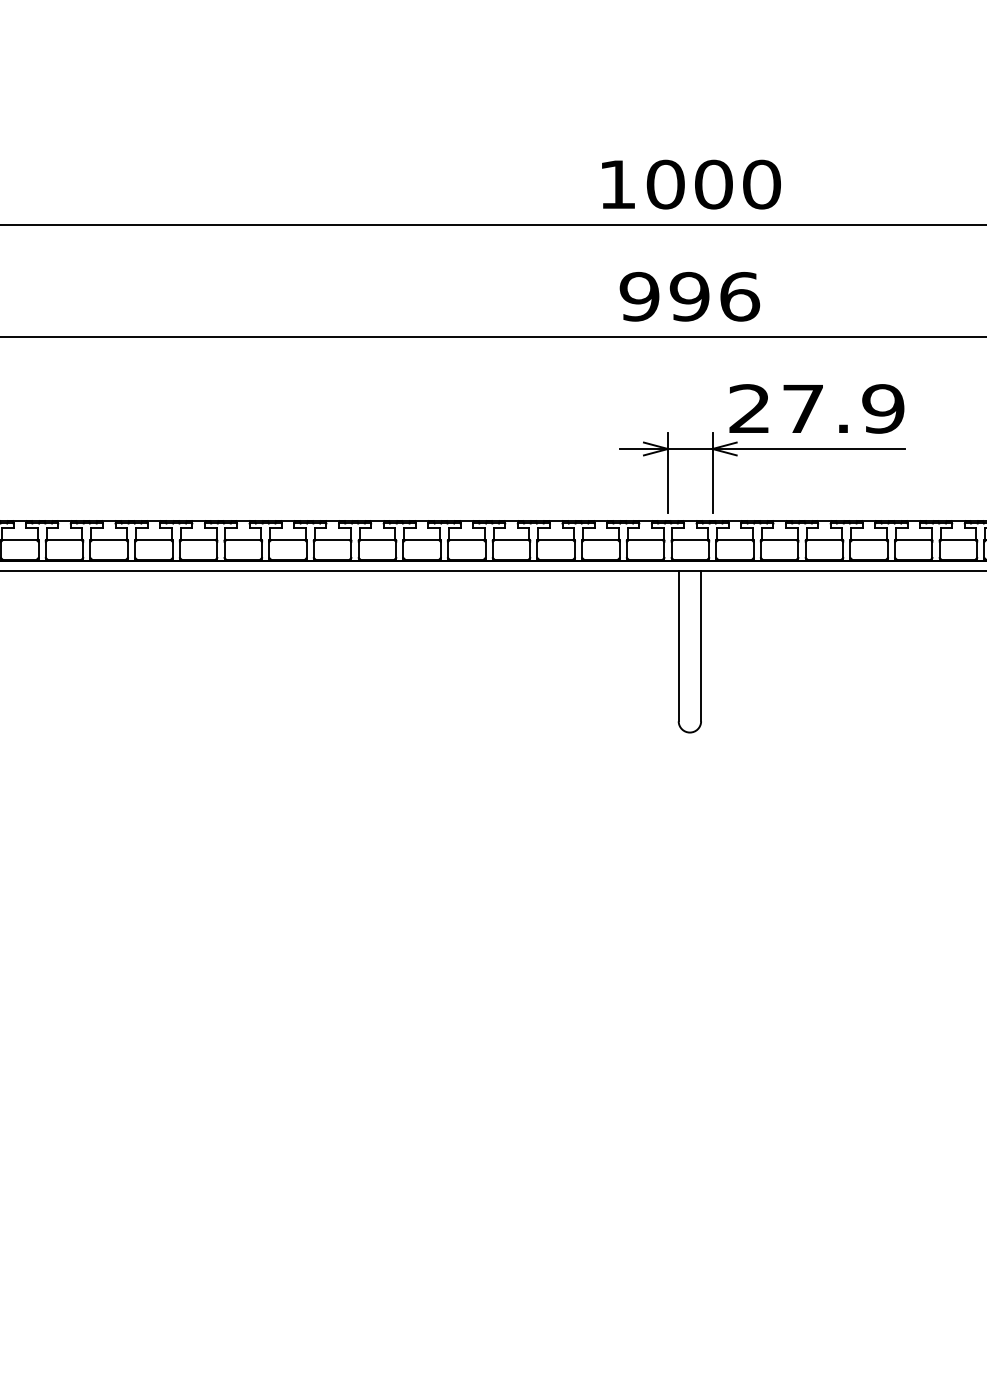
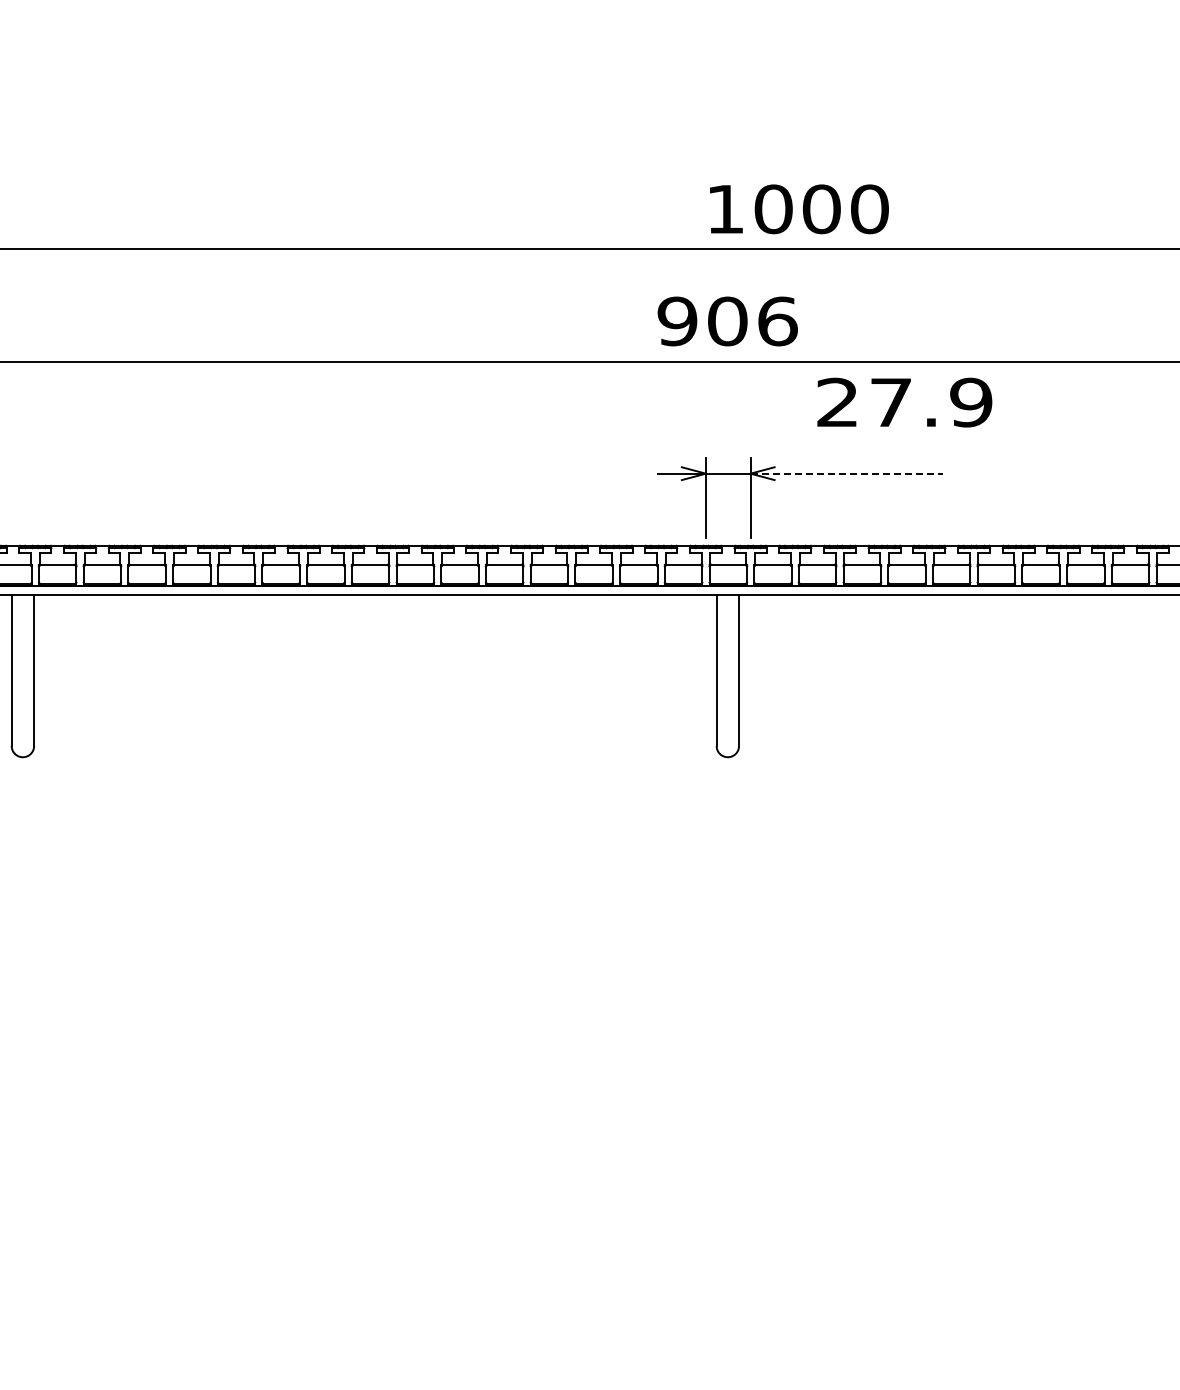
text: (691, 184) -> (799, 209), moved
text: (689, 296) -> (727, 321), 996 -> 906
text: (816, 408) -> (904, 402), moved
line: (809, 448) -> (847, 473), solid -> dashed

